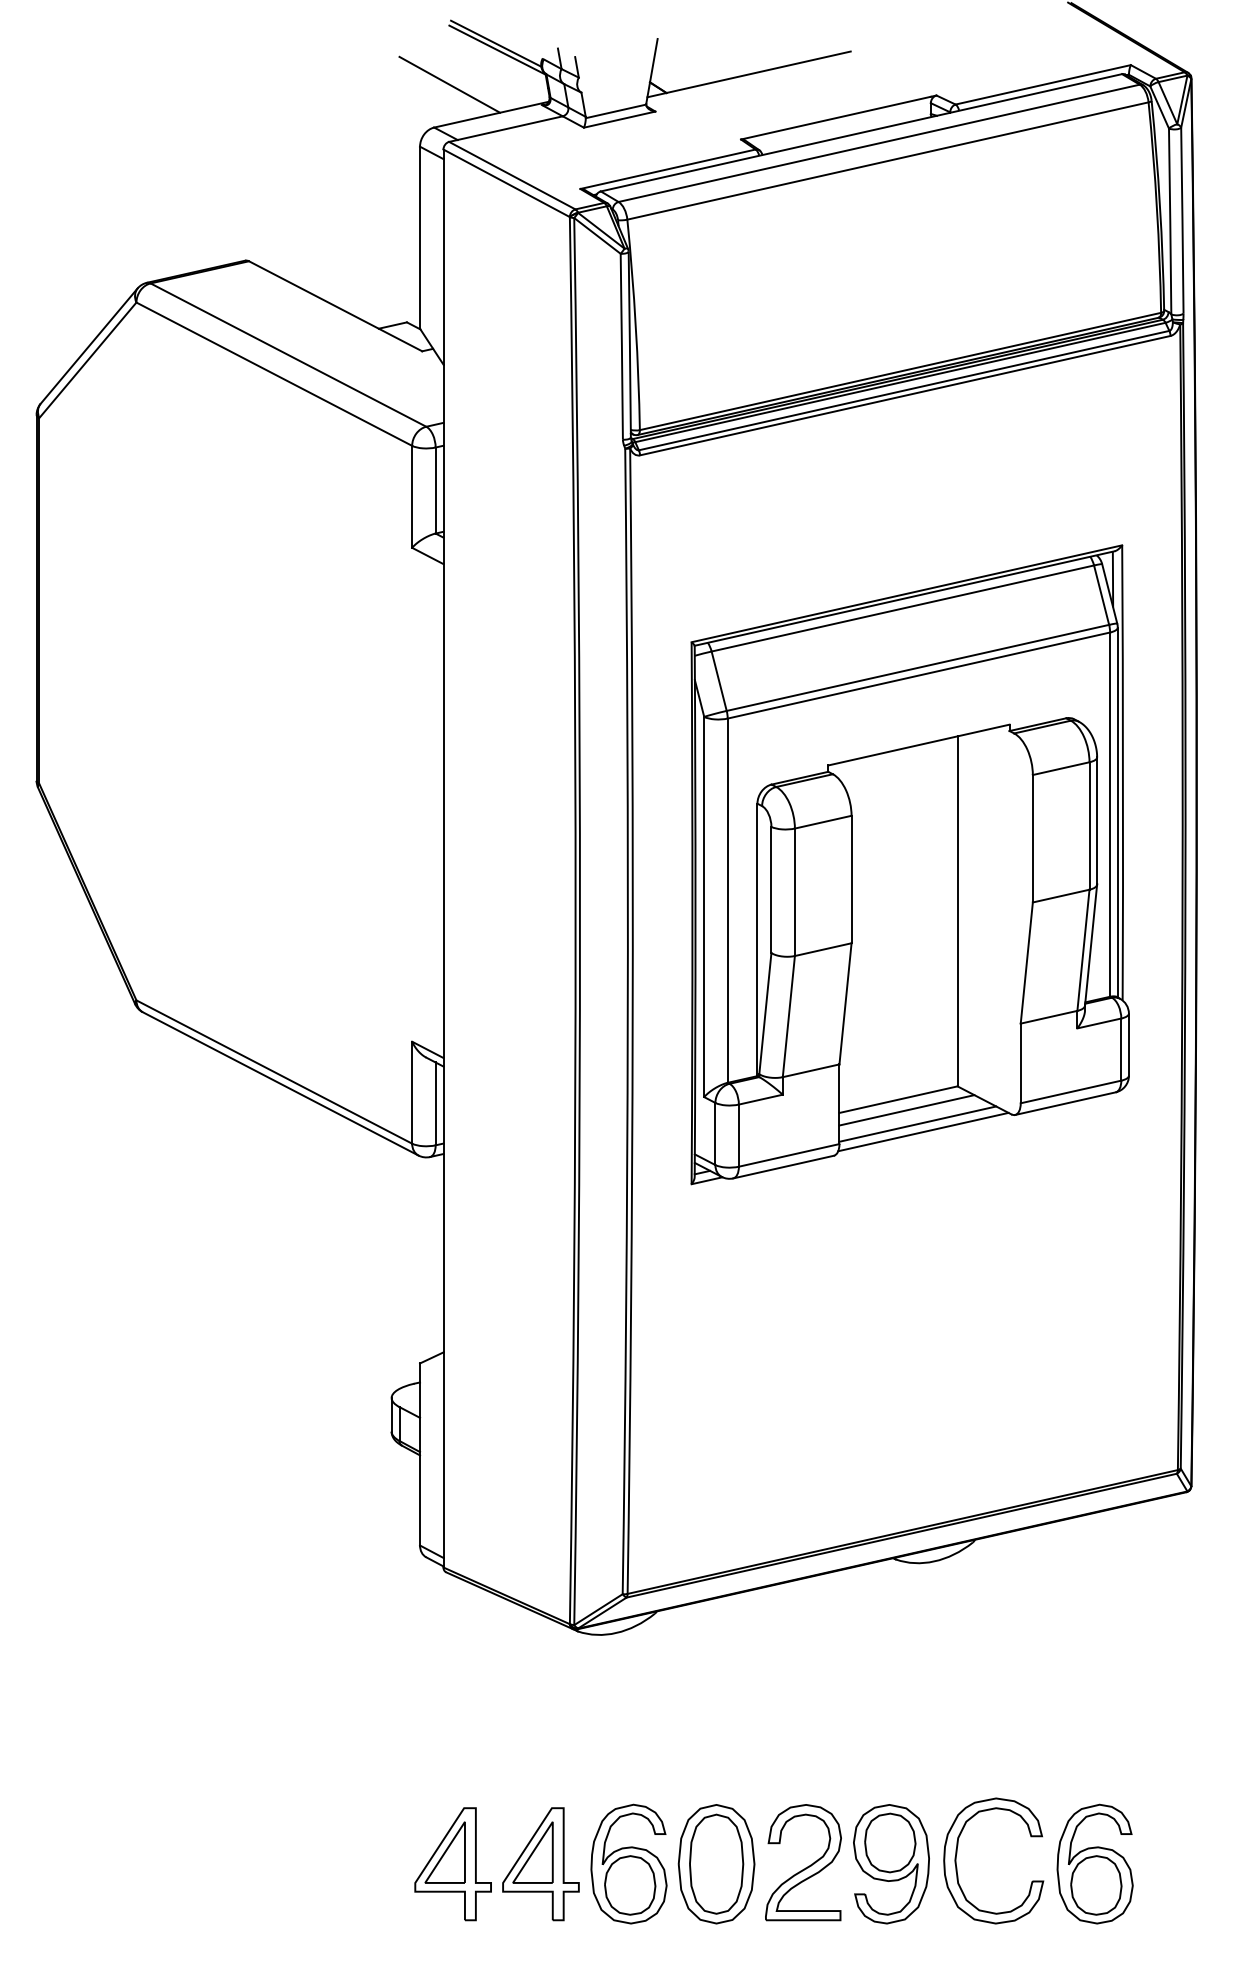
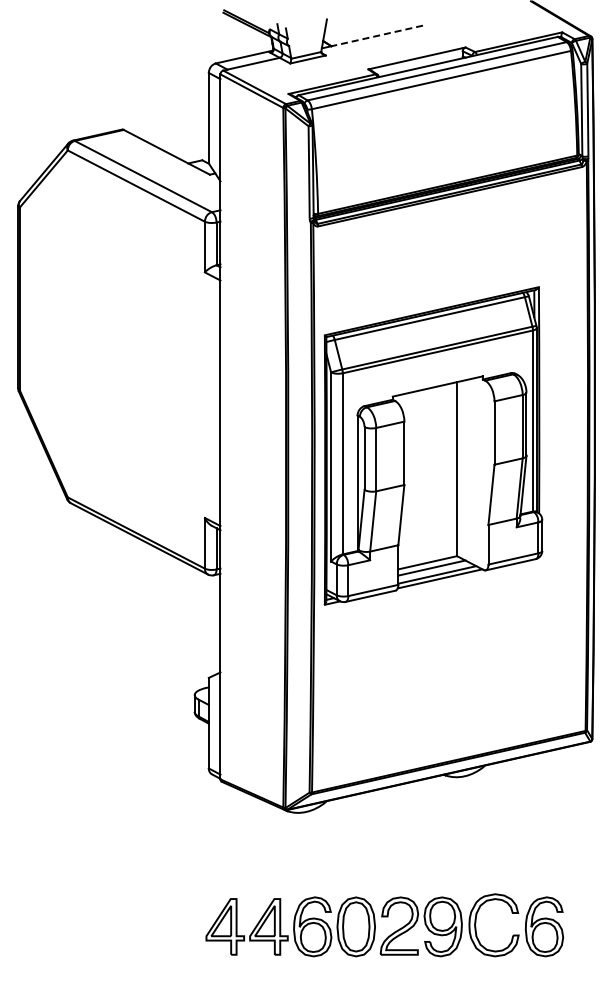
line: (759, 71) -> (377, 35), solid -> dashed
line: (449, 85) -> (223, 42), removed
part: (910, 863) -> (433, 445), moved

